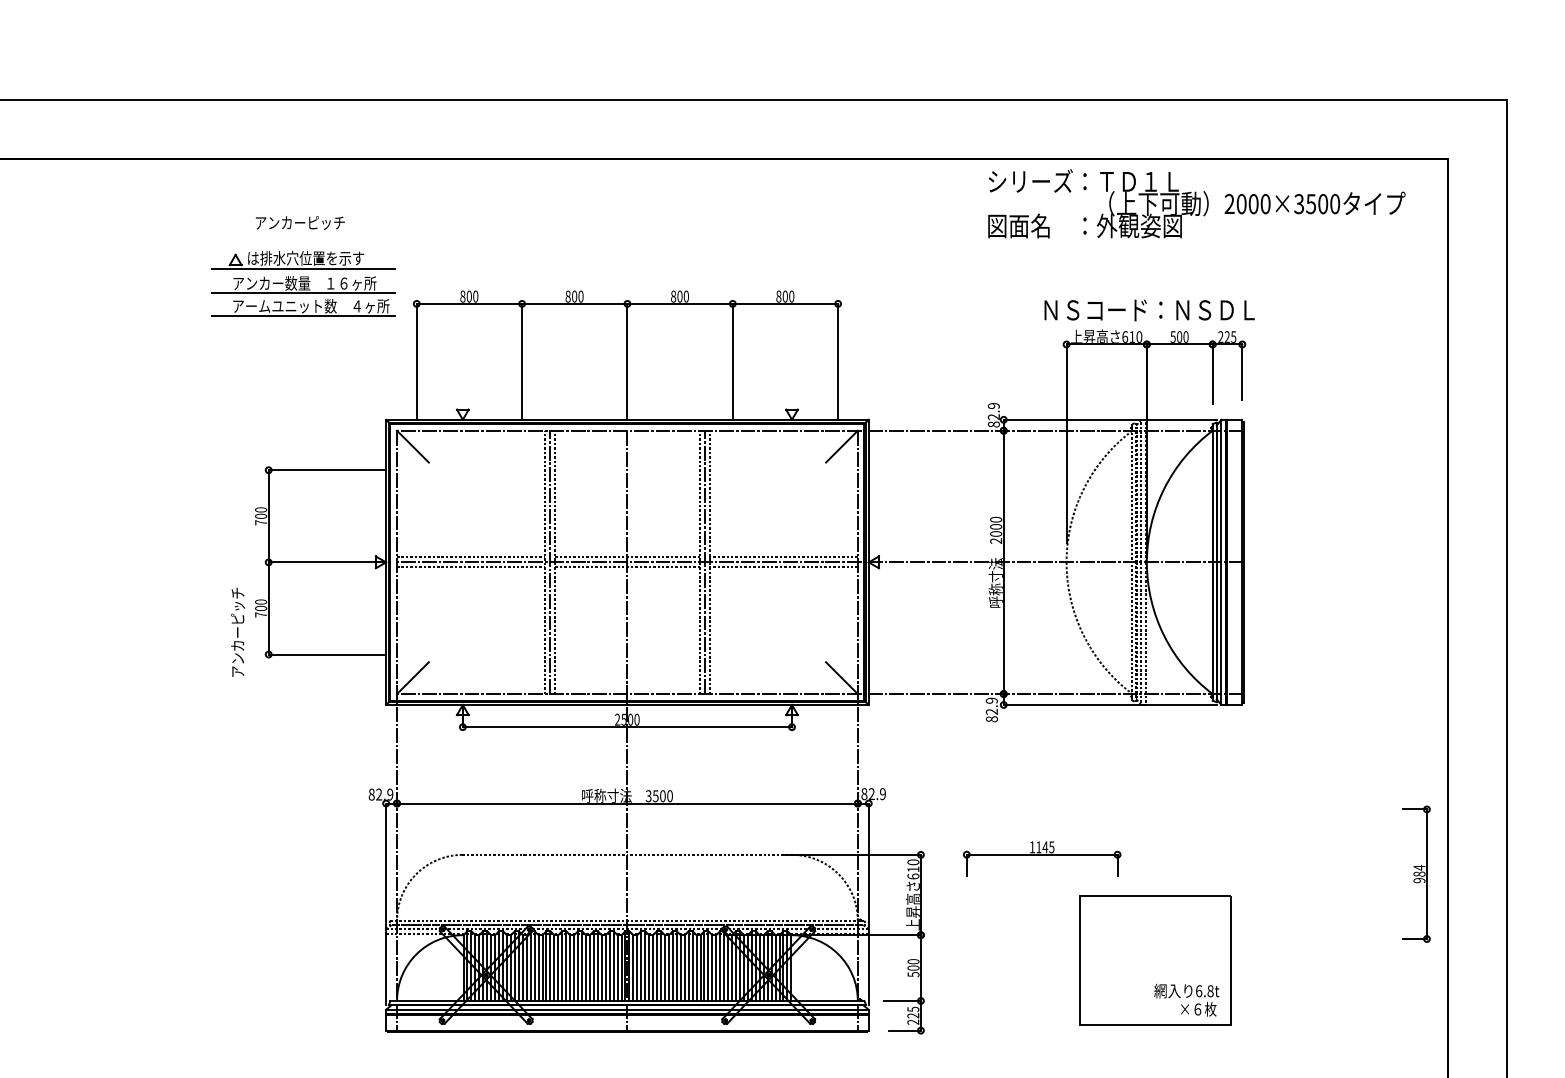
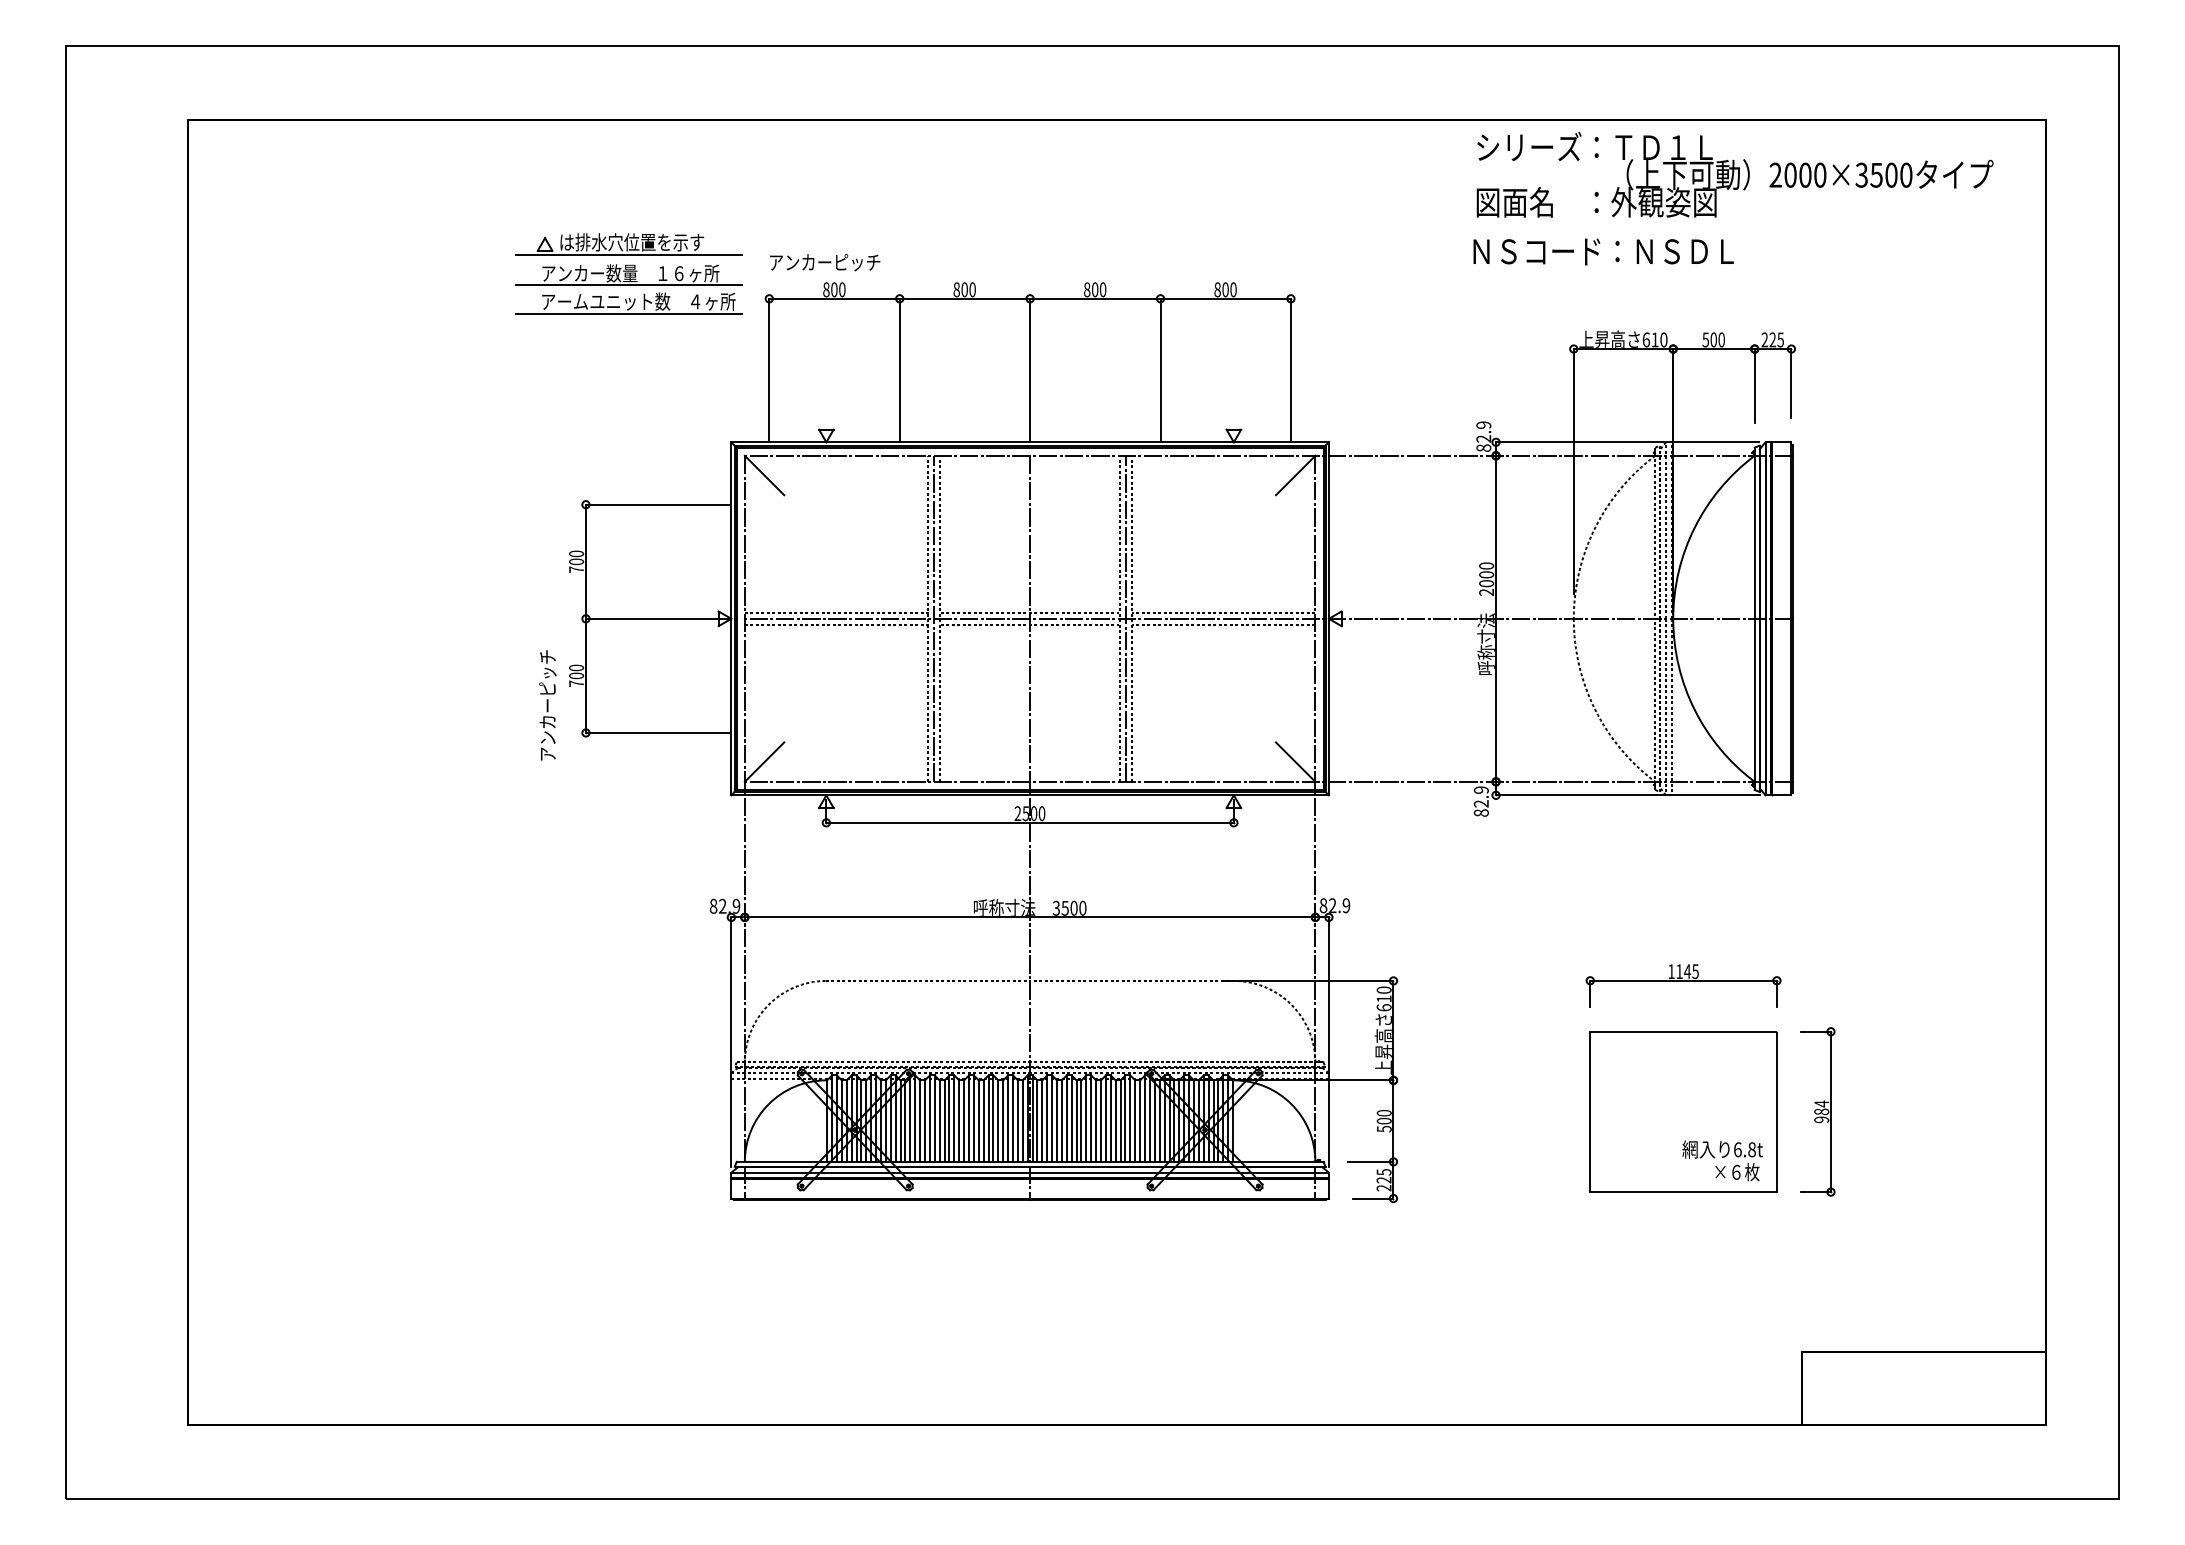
text: (300, 222) -> (825, 262), moved
text: (1149, 310) -> (1603, 251), moved
part: (1042, 858) -> (1683, 985), moved
part: (1416, 873) -> (1817, 1111), moved

